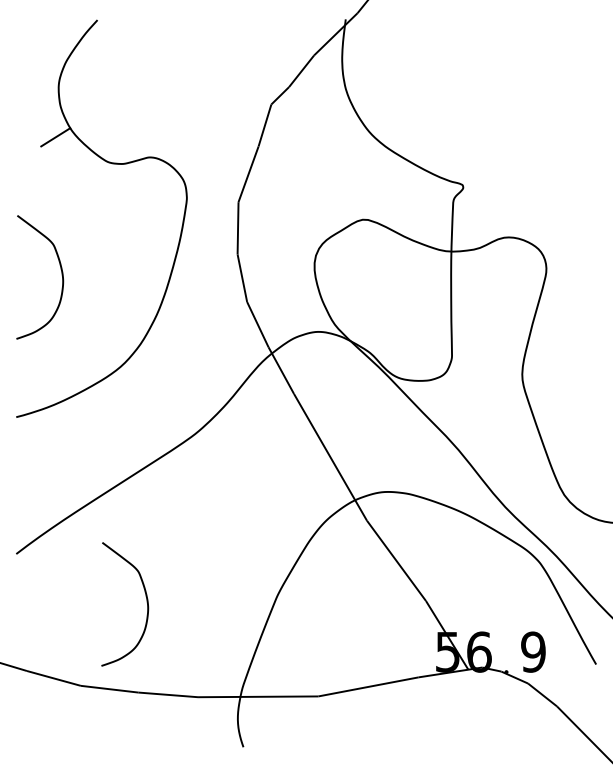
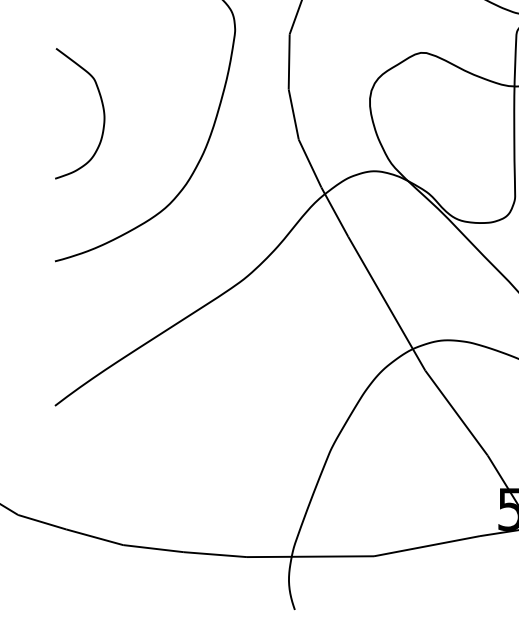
curve: (146, 602) -> (192, 457), removed

